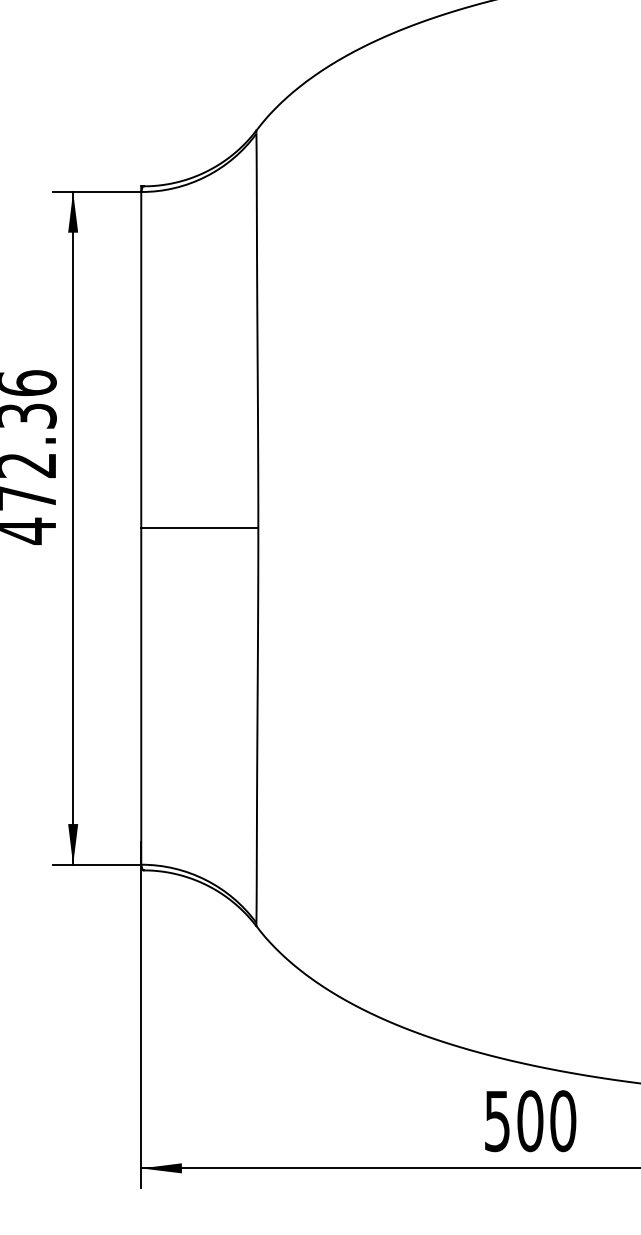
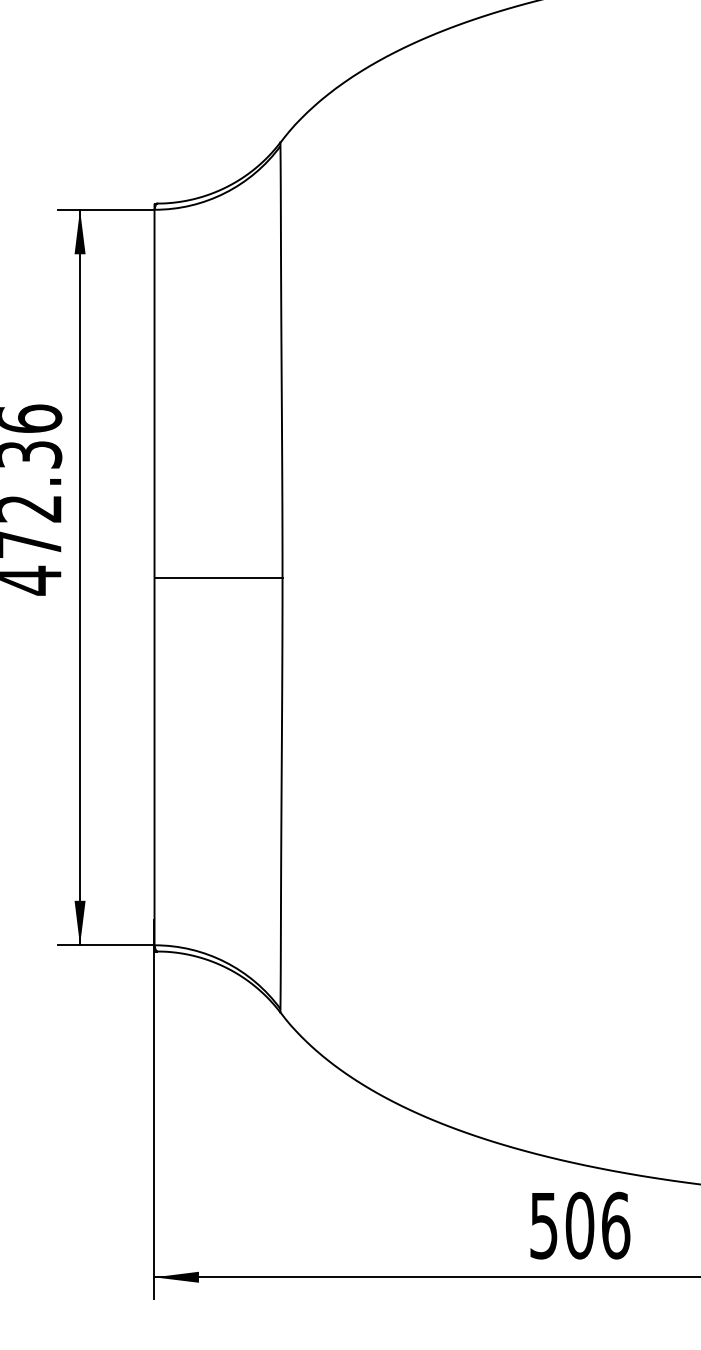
text: (562, 1120) -> (615, 1225), 500 -> 506

